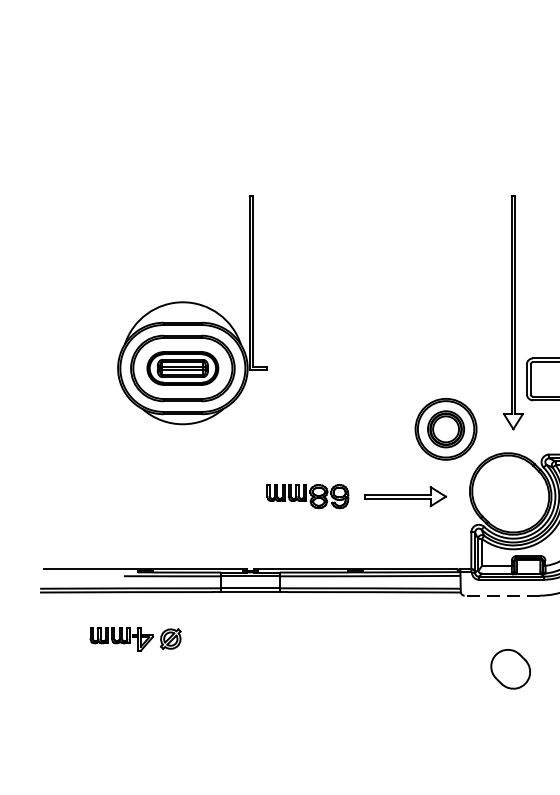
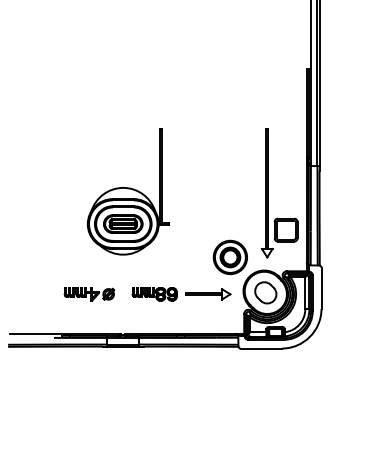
part: (190, 308) -> (127, 191), moved
line: (502, 595) -> (261, 348), dashed -> solid
part: (135, 639) -> (89, 294), moved
part: (510, 668) -> (265, 292), moved

